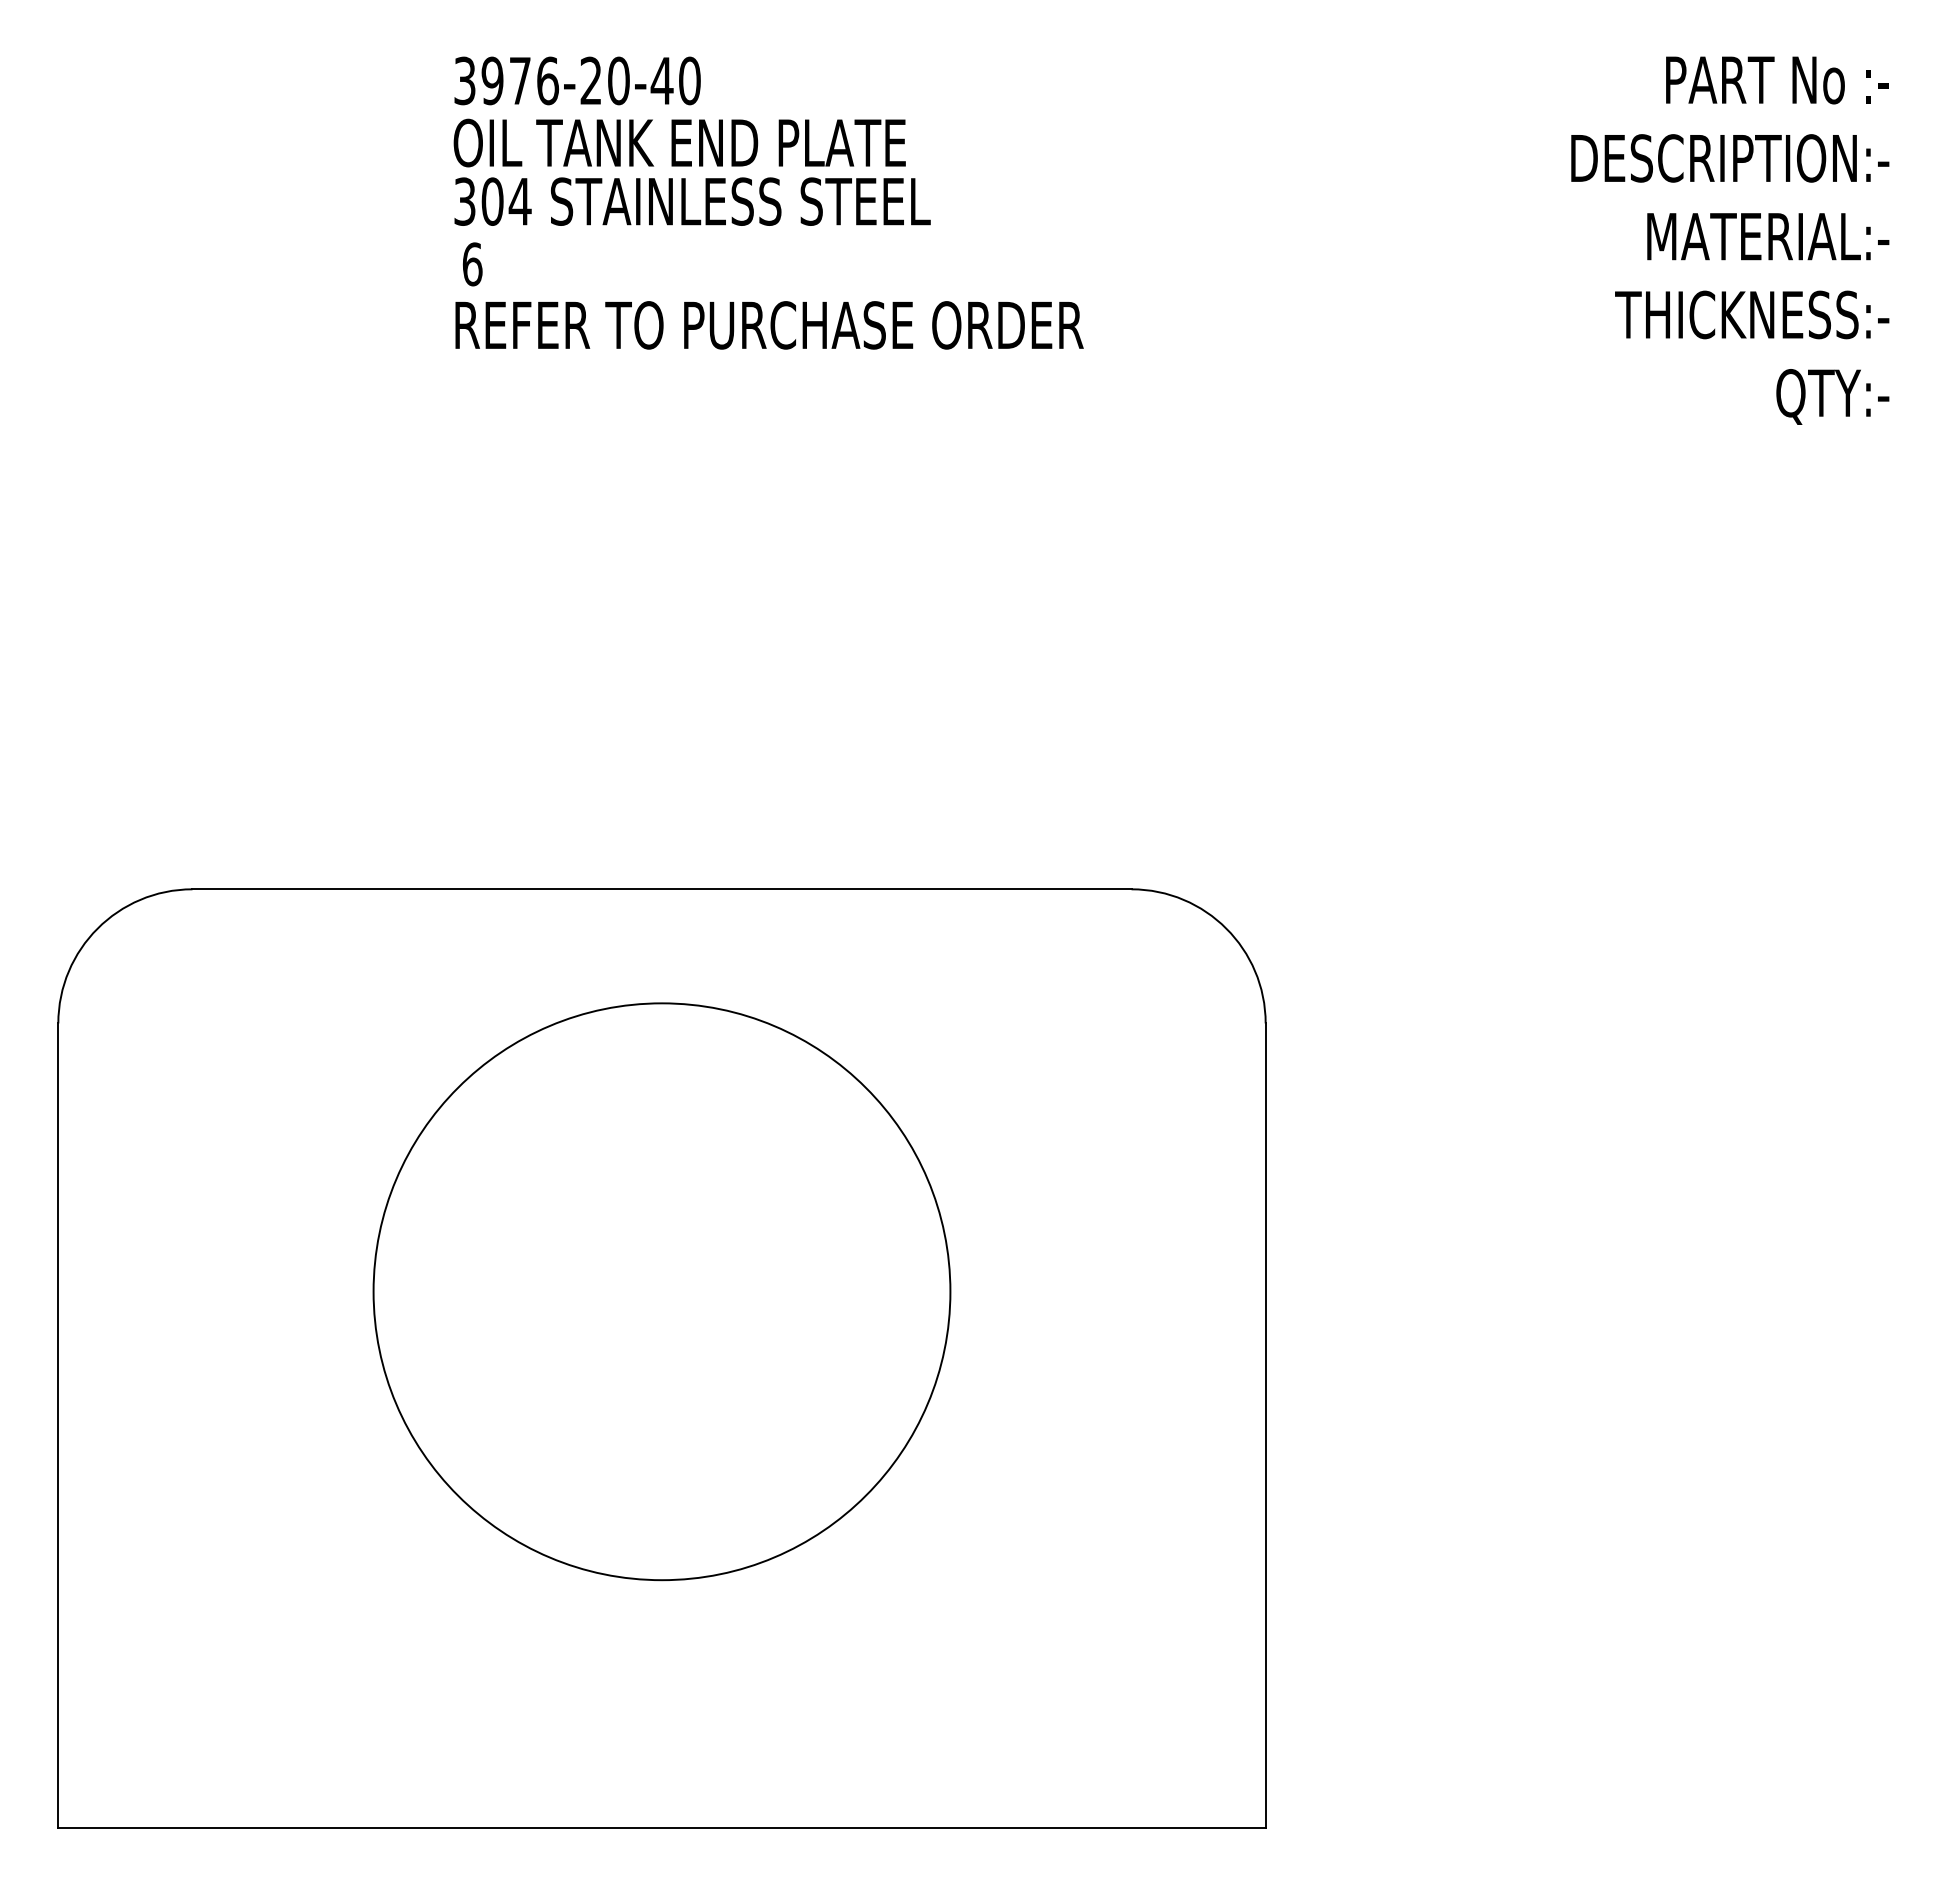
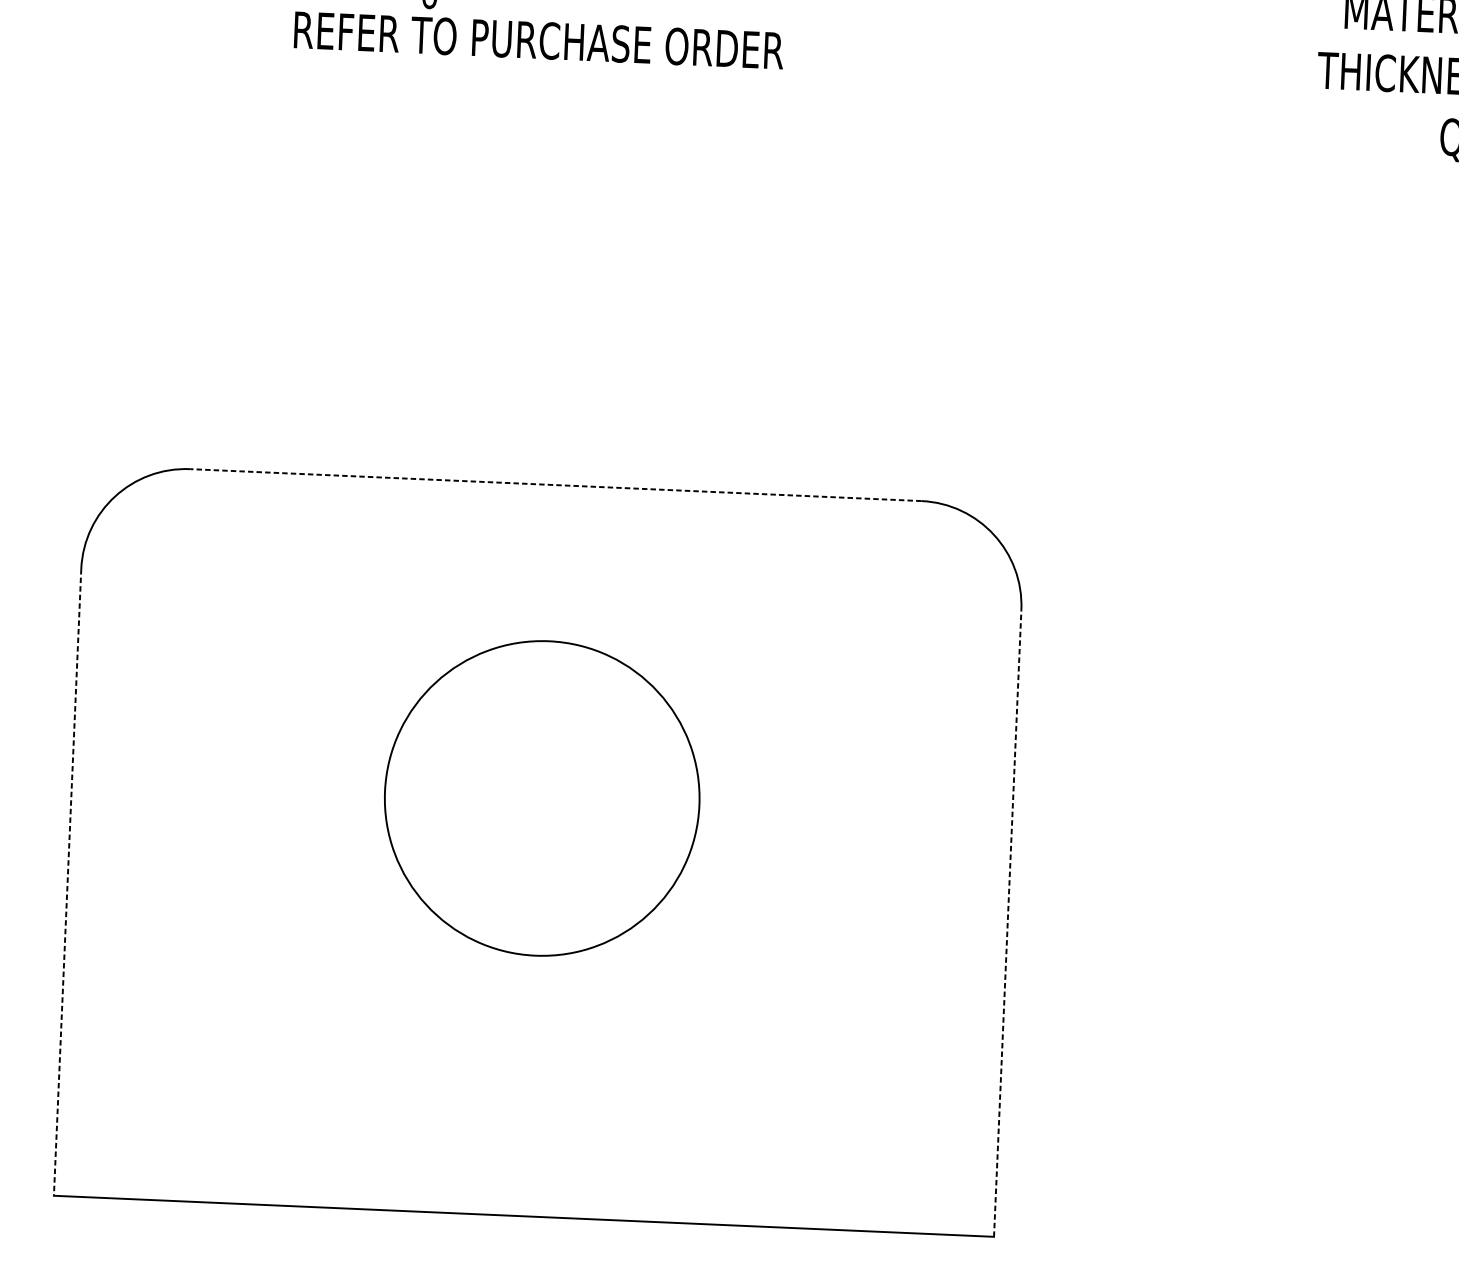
text: (769, 325) -> (539, 40), moved
line: (662, 889) -> (556, 485), solid -> dashed
circle: (661, 1291) -> (541, 798), size x0.7
line: (1265, 1425) -> (1007, 923), solid -> dashed
line: (58, 1426) -> (67, 882), solid -> dashed

